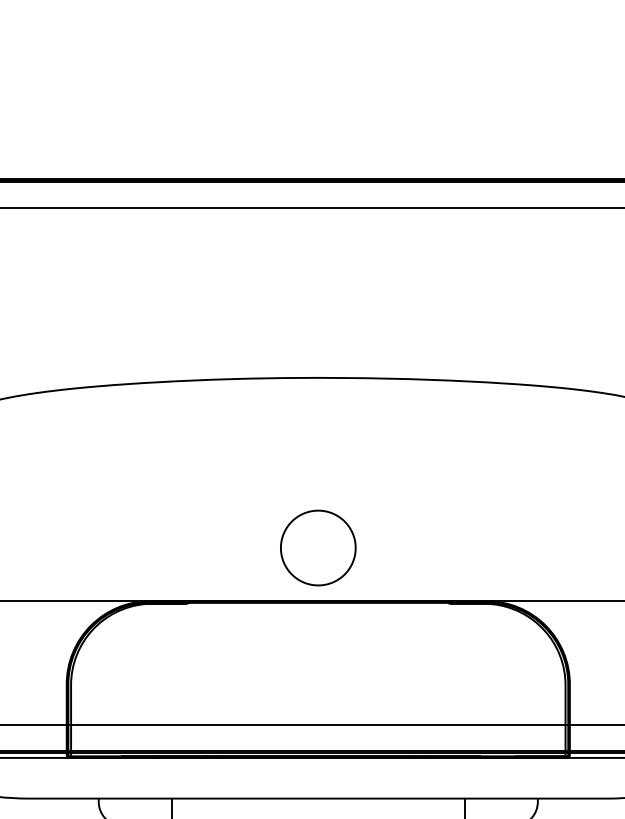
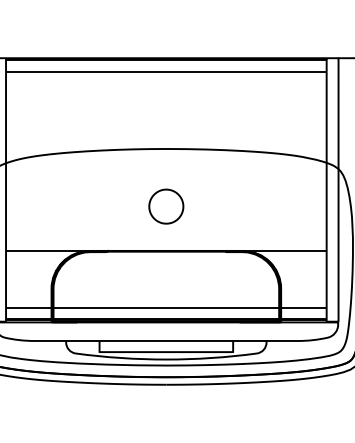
part: (318, 547) -> (166, 206), moved

